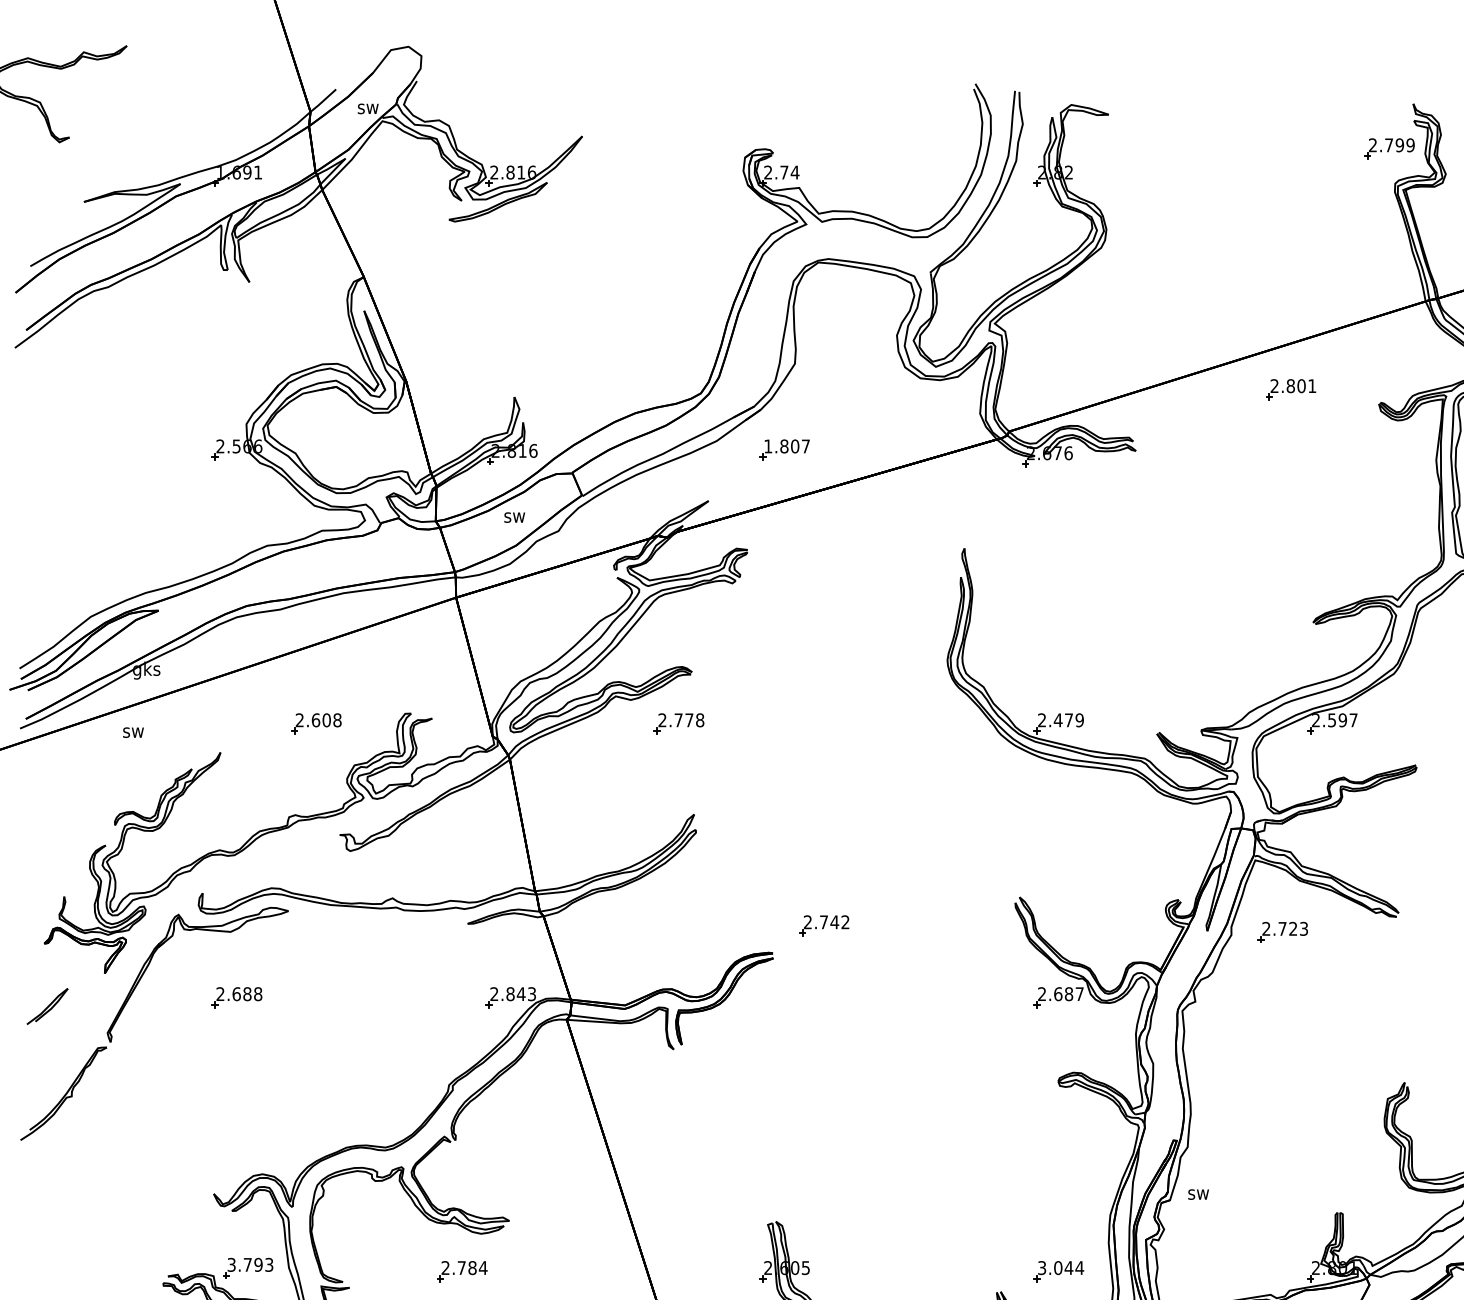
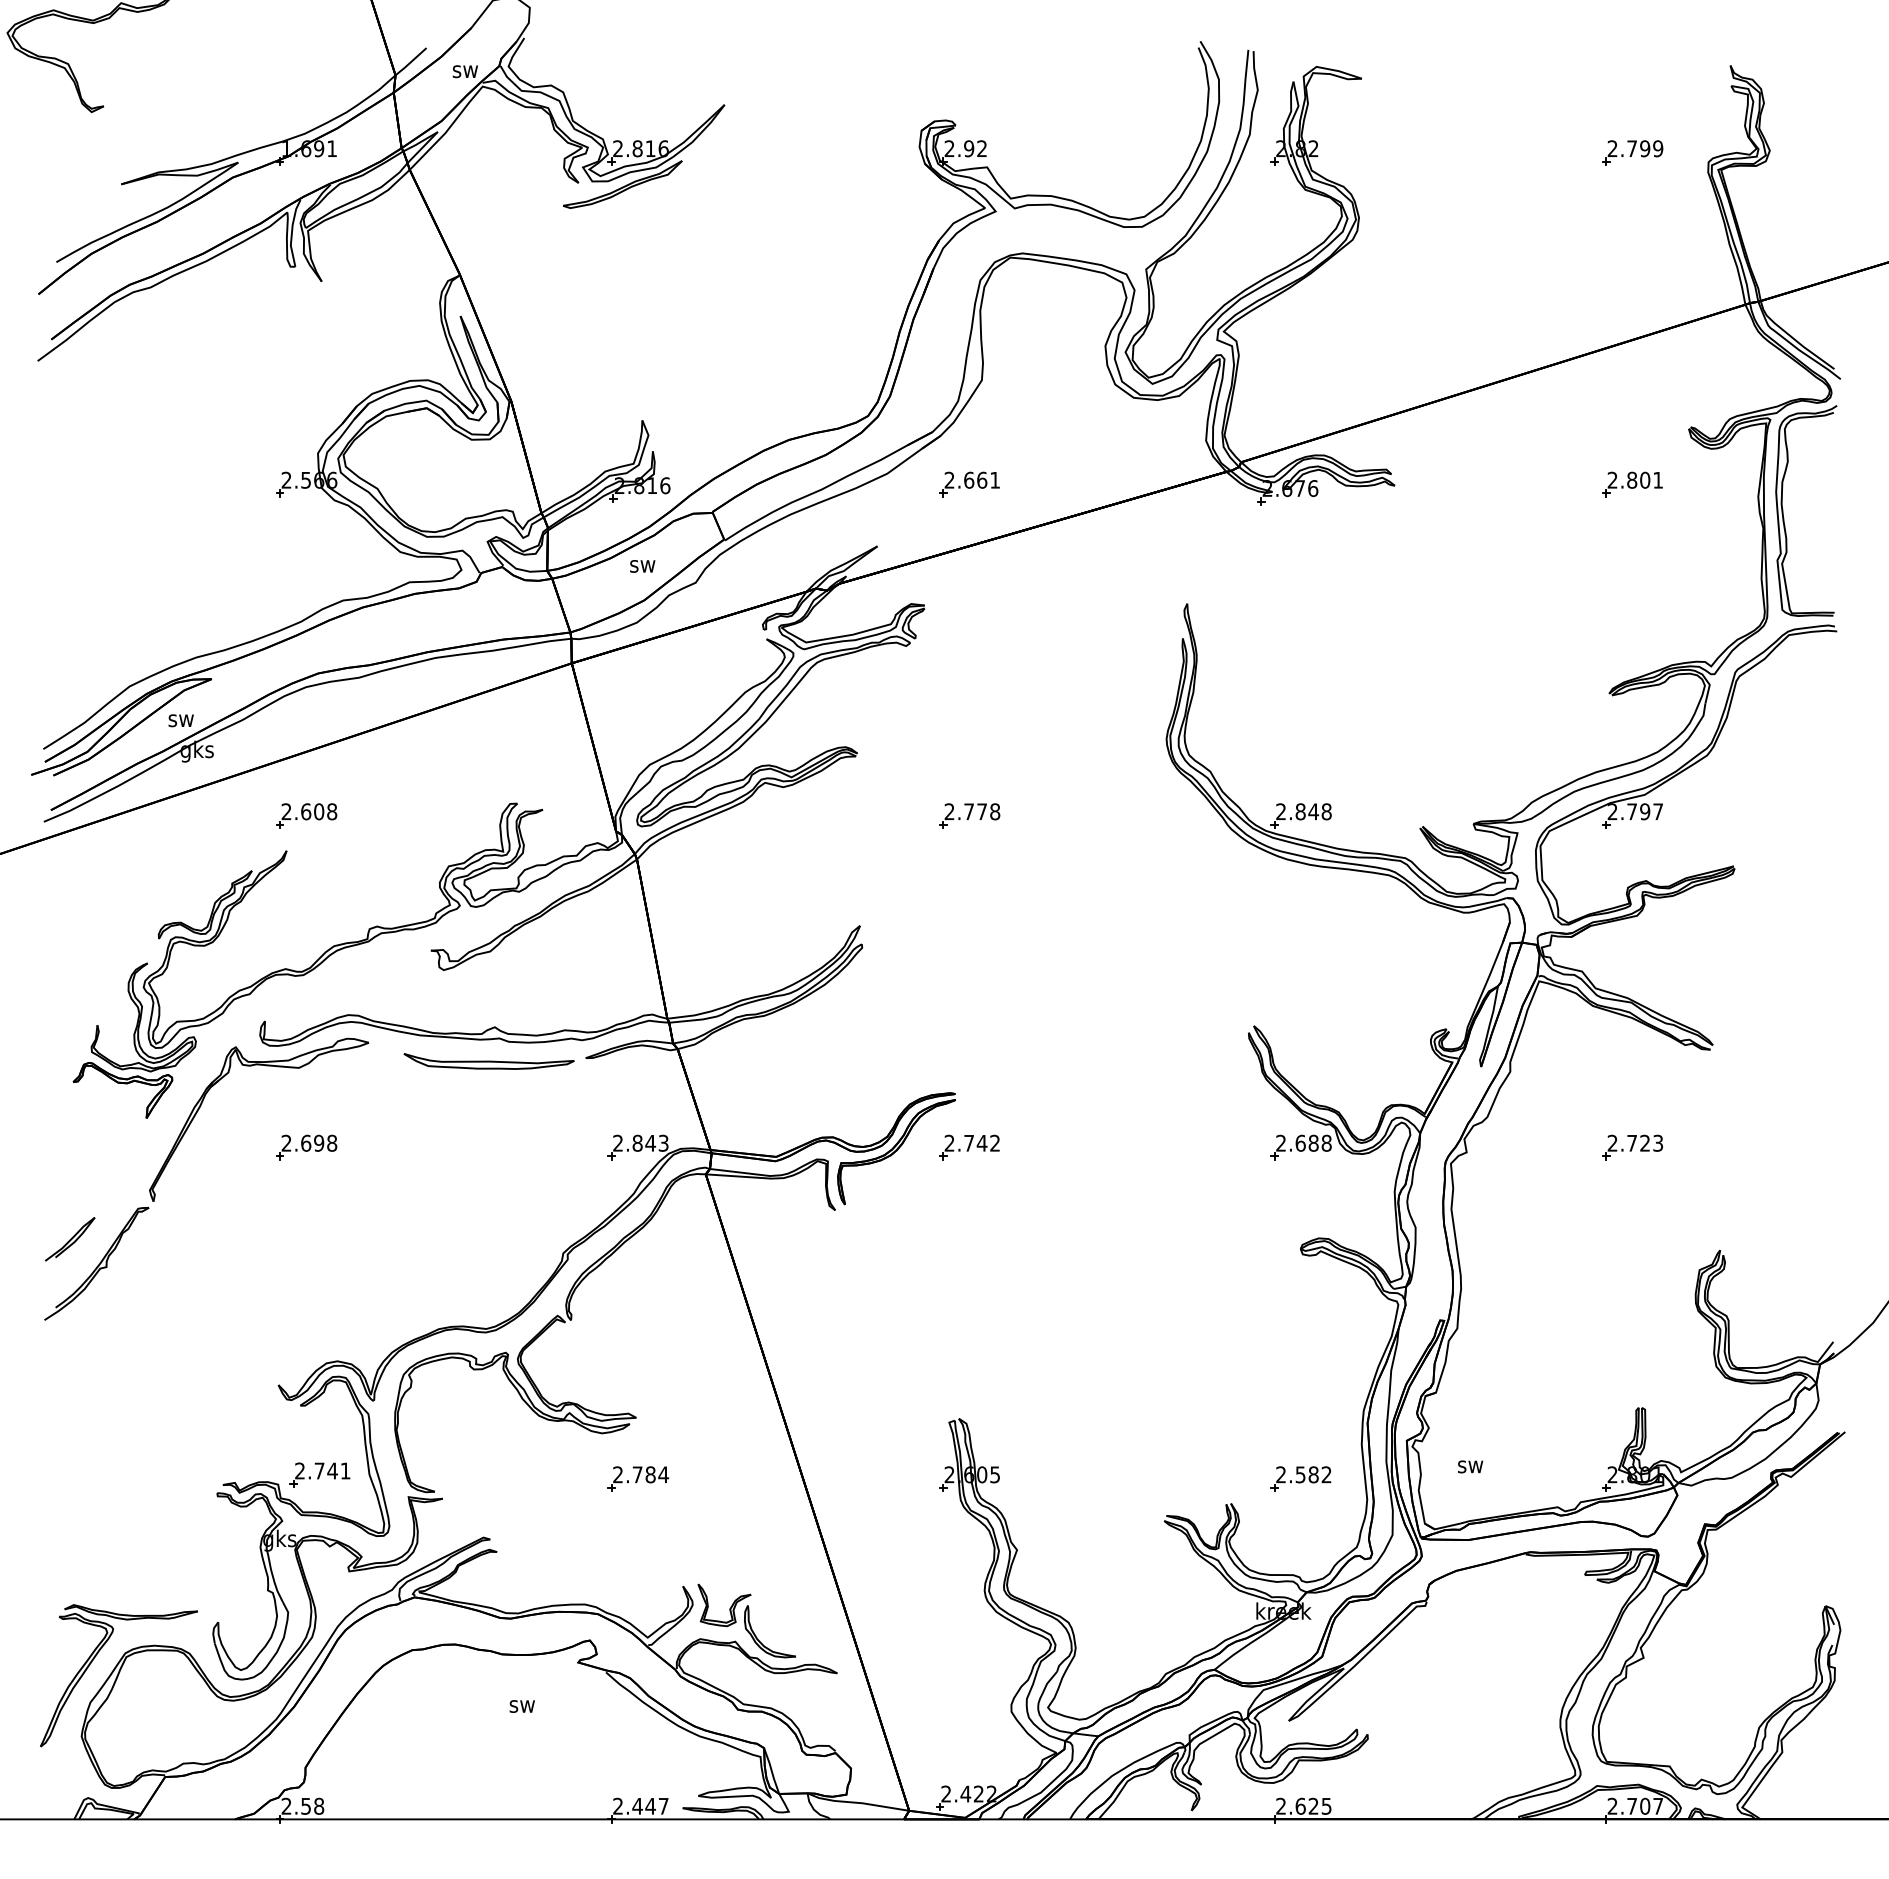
part: (1389, 148) -> (1632, 152), moved
text: (789, 172) -> (975, 148), 2.74 -> 2.92
part: (1291, 389) -> (1632, 484), moved
text: (786, 445) -> (971, 479), 1.807 -> 2.661
text: (1068, 720) -> (1313, 811), 2.479 -> 2.848
text: (1331, 720) -> (1631, 811), 2.597 -> 2.797
part: (316, 723) -> (306, 815), moved
part: (678, 723) -> (969, 815), moved
text: (132, 732) -> (180, 720), moved
part: (824, 925) -> (969, 1147), moved
part: (387, 926) -> (488, 1061), added
part: (1282, 932) -> (1632, 1147), moved
text: (1079, 993) -> (1326, 1142), 2.687 -> 2.688
text: (247, 994) -> (319, 1143), 2.688 -> 2.698
part: (47, 1006) -> (70, 1239), moved
text: (1198, 1194) -> (1470, 1466), moved
text: (250, 1264) -> (322, 1470), 3.793 -> 2.741
text: (1061, 1267) -> (1304, 1474), 3.044 -> 2.582
part: (461, 1271) -> (637, 1478), moved

